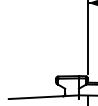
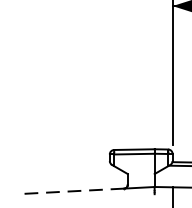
line: (35, 97) -> (69, 191), solid -> dashed

